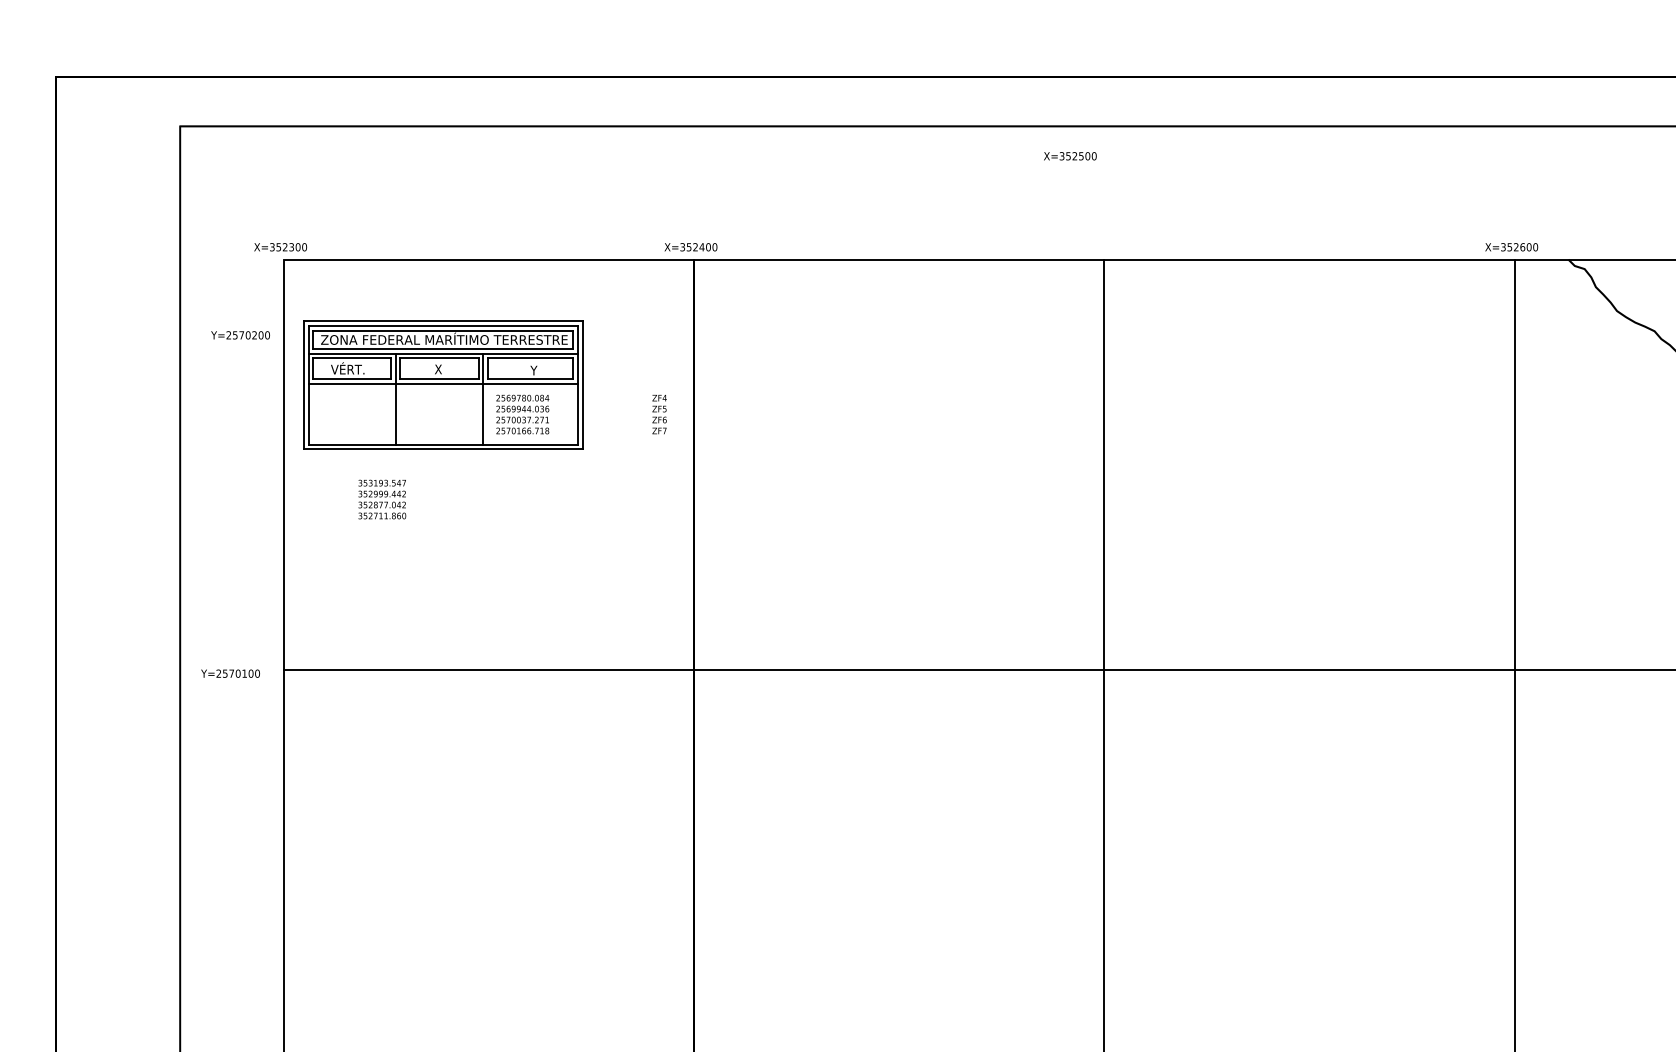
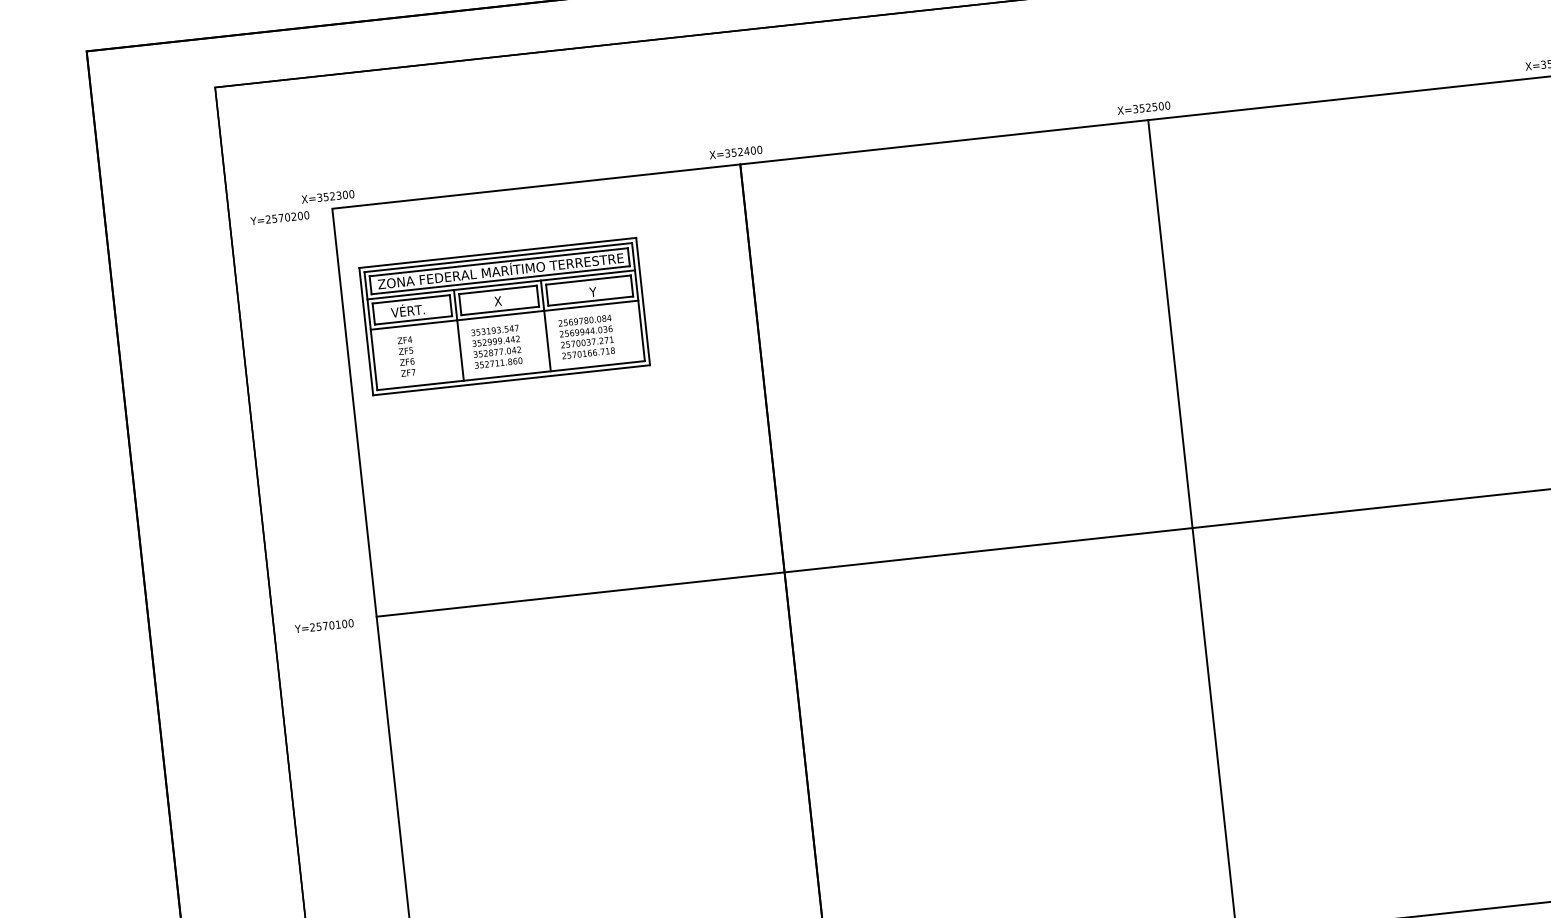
text: (1070, 156) -> (1144, 108), moved
text: (240, 335) -> (279, 218), moved
text: (659, 414) -> (406, 356), moved
text: (382, 499) -> (497, 346), moved

